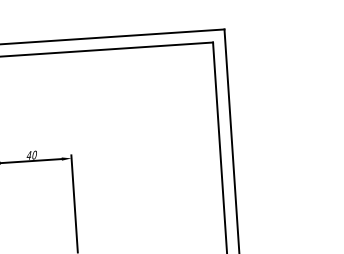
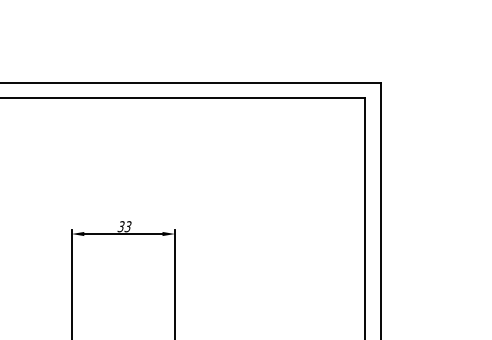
text: (31, 155) -> (124, 226), 40 -> 33

